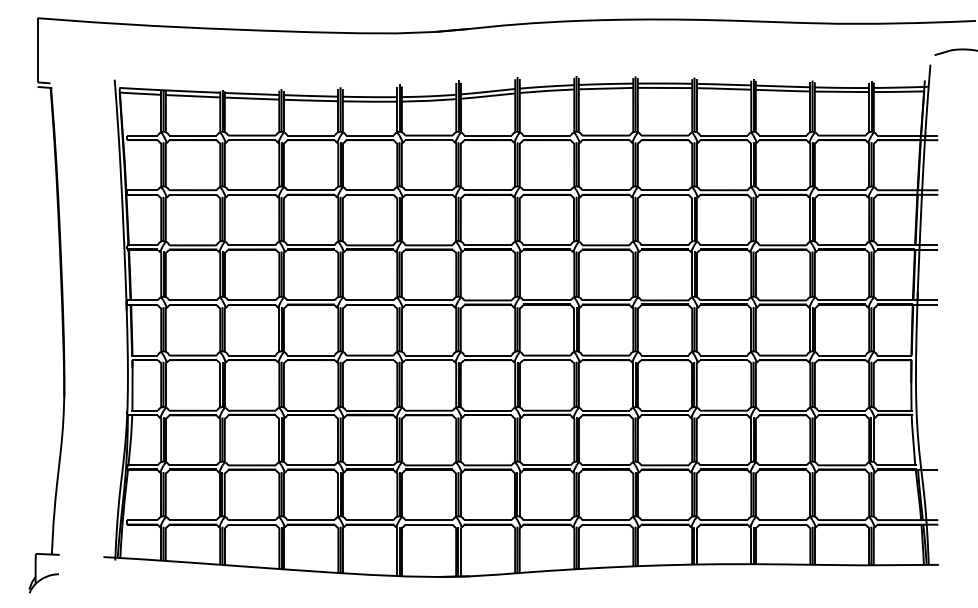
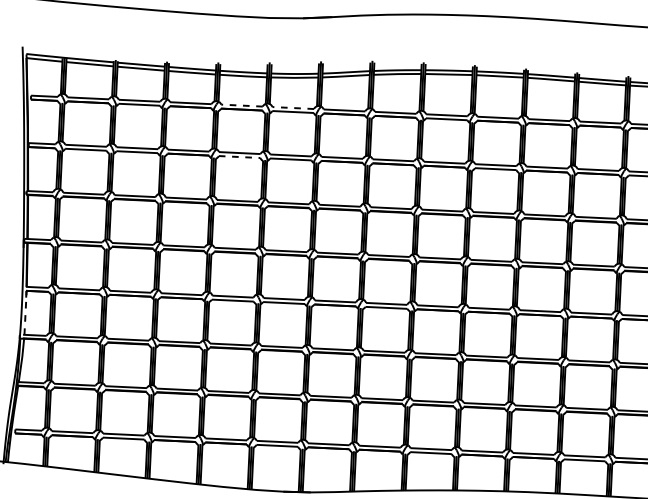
line: (370, 135) -> (242, 105), solid -> dashed
line: (429, 135) -> (293, 107), solid -> dashed
line: (370, 194) -> (240, 156), solid -> dashed
line: (132, 385) -> (25, 312), solid -> dashed

